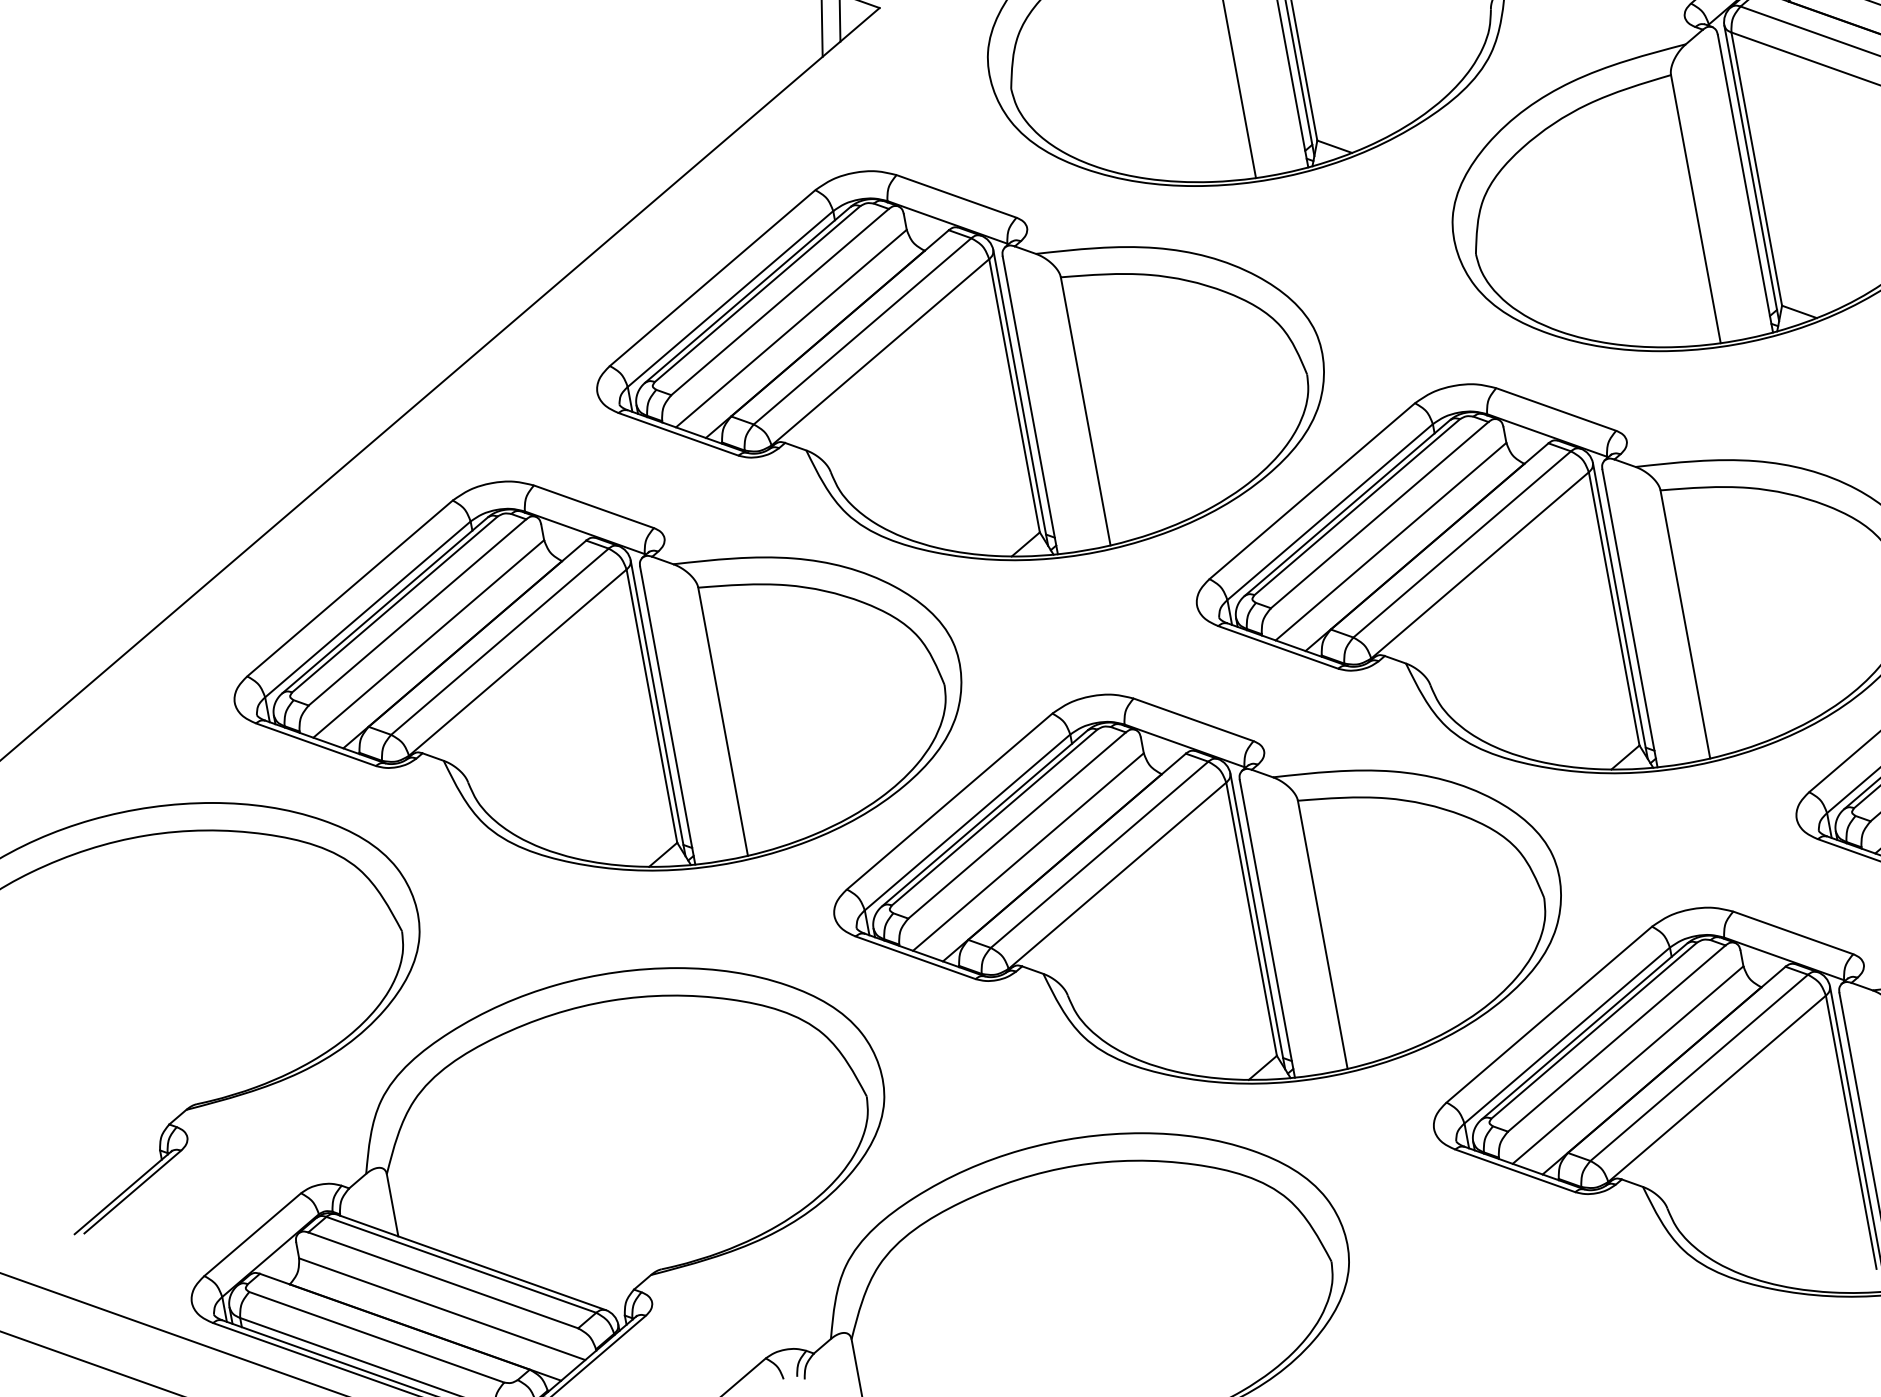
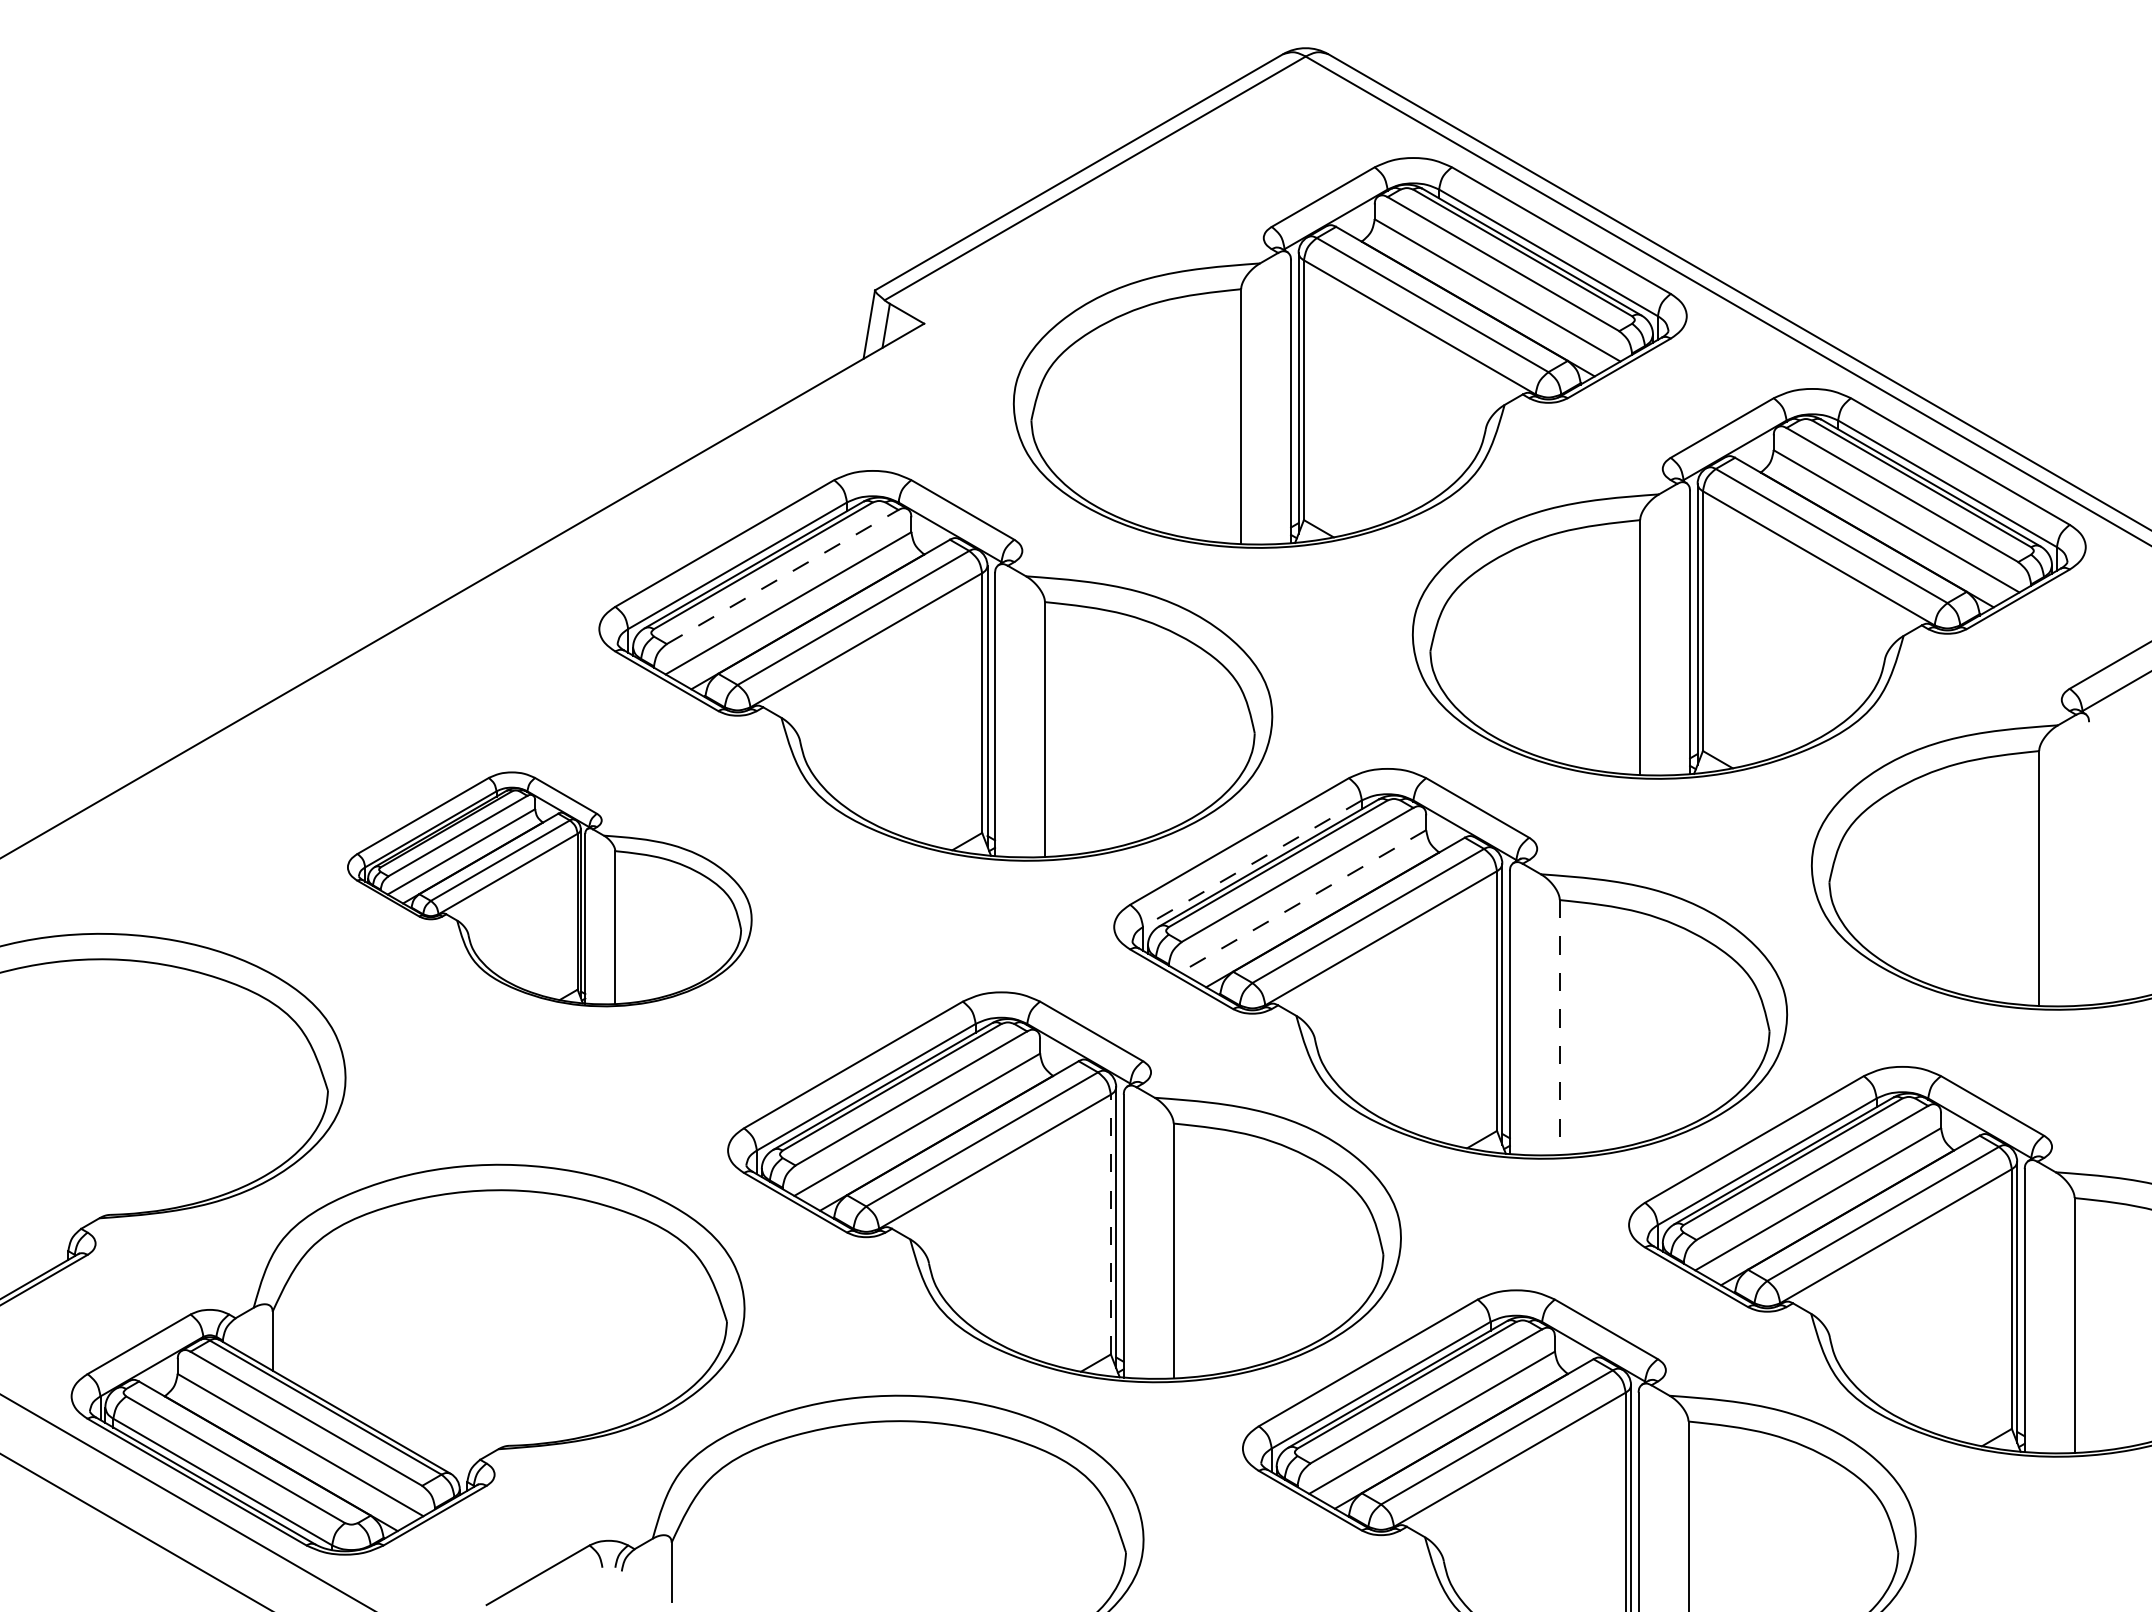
line: (780, 302) -> (782, 577), solid -> dashed
line: (1330, 512) -> (1252, 864), solid -> dashed
line: (1391, 541) -> (1303, 901), solid -> dashed
line: (1685, 625) -> (1559, 1028), solid -> dashed
part: (595, 676) -> (549, 889), size x0.6
line: (1251, 919) -> (1110, 1224), solid -> dashed

